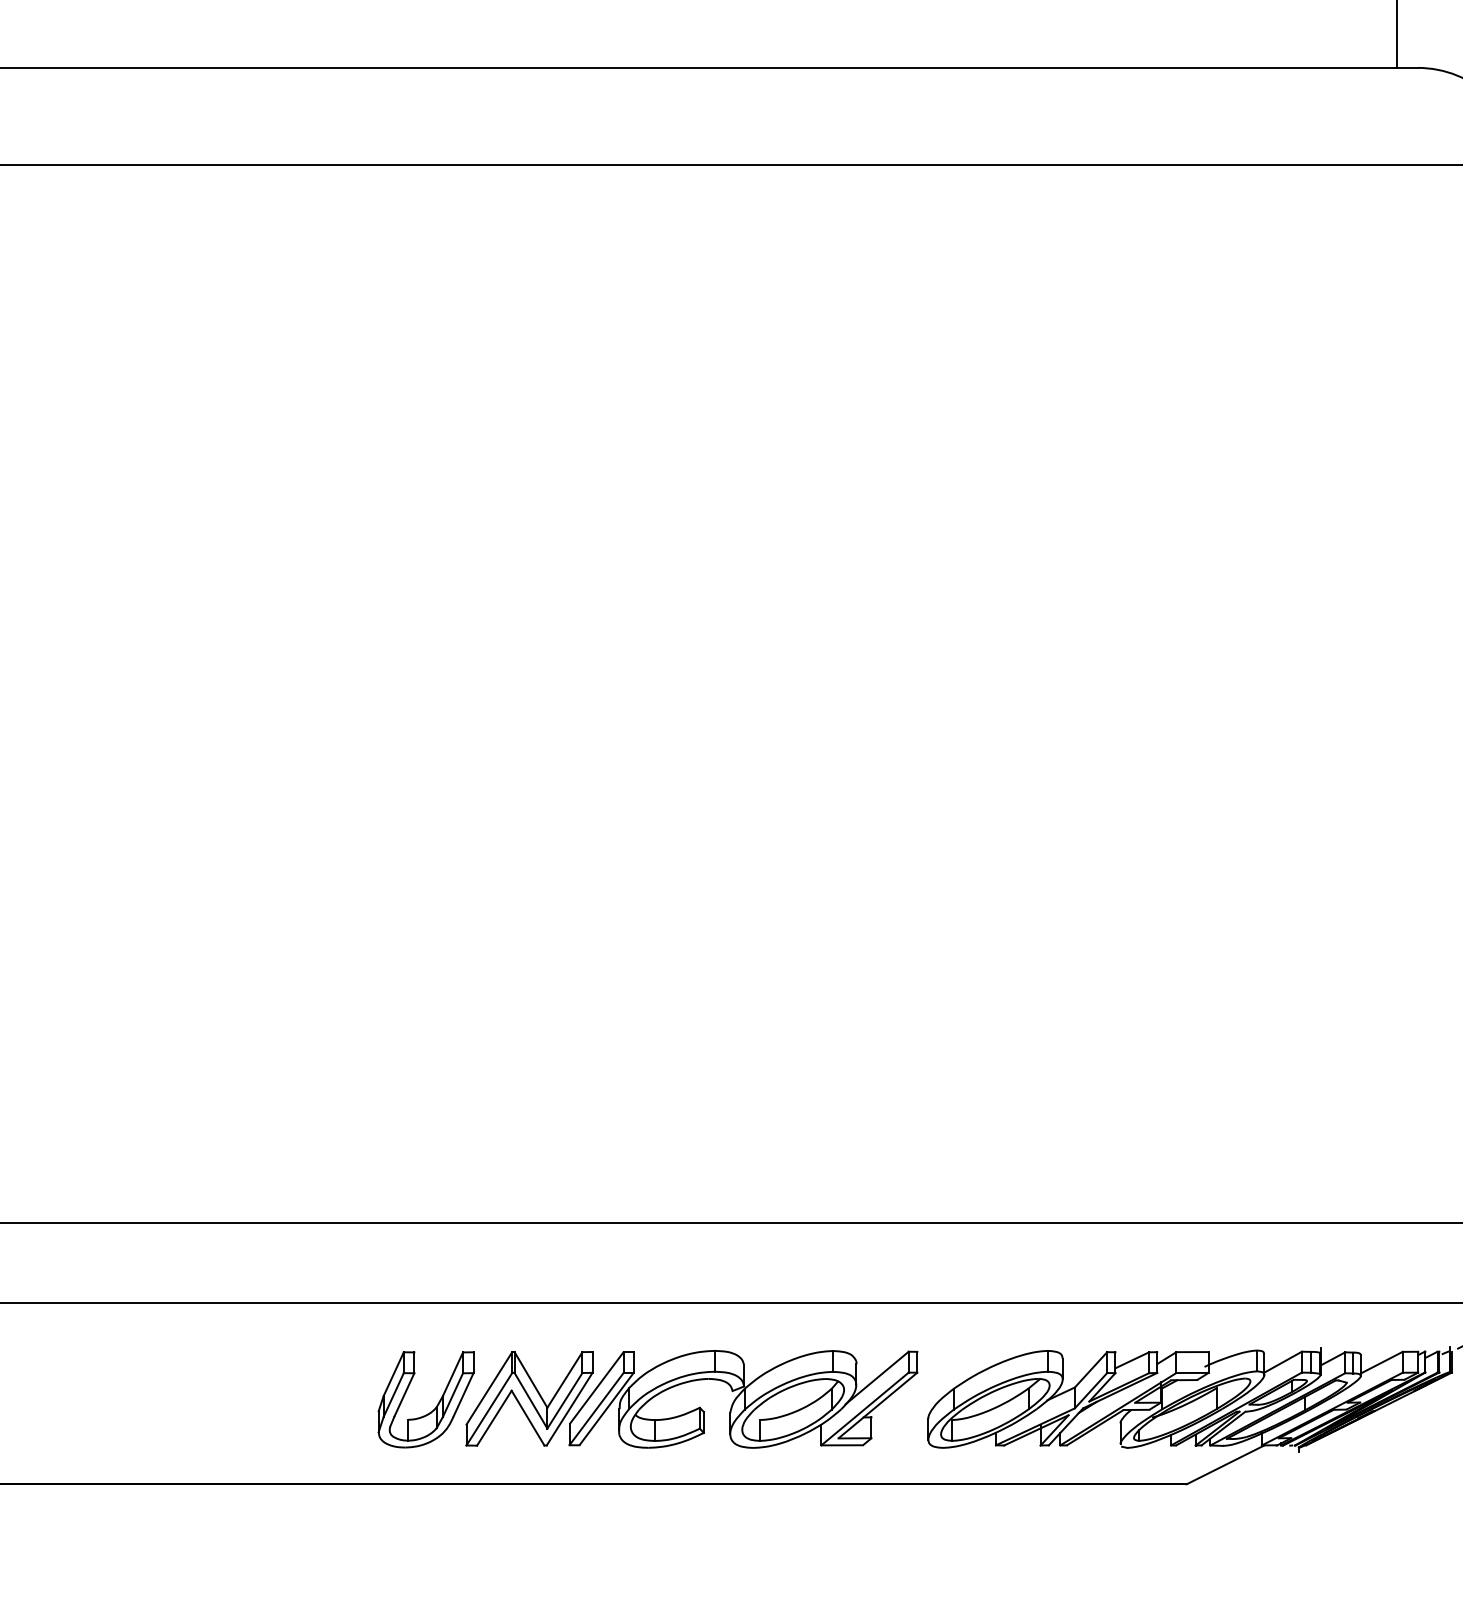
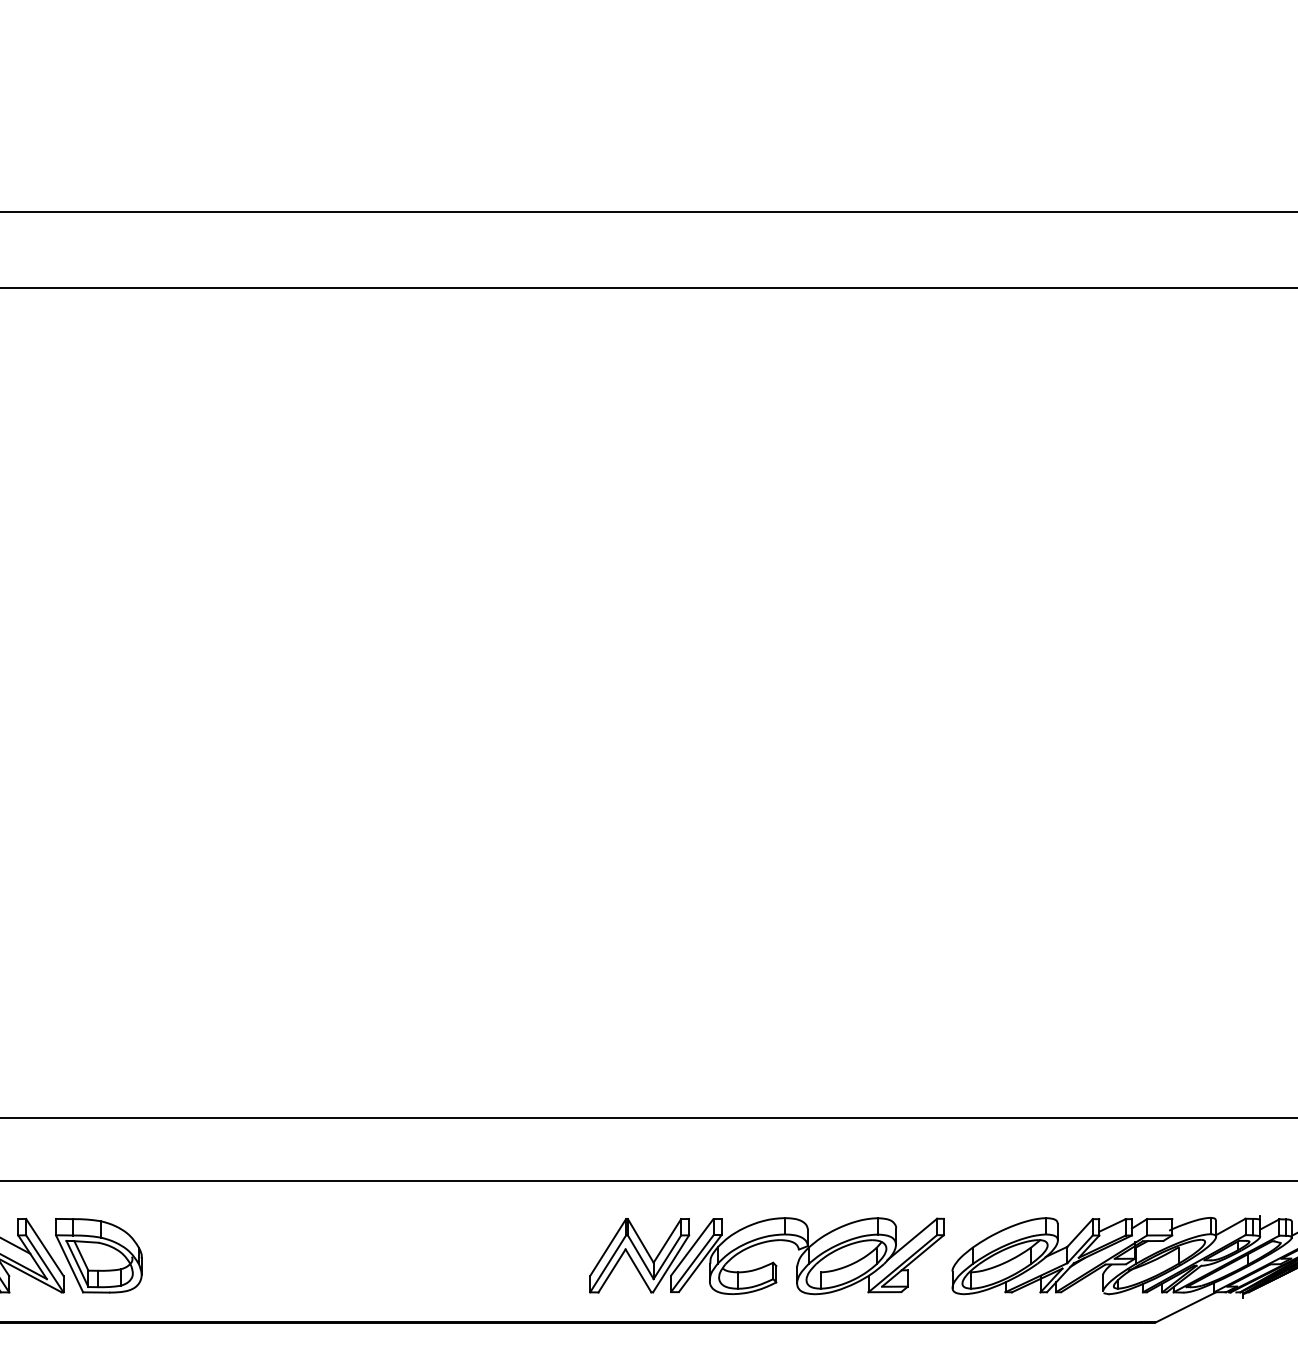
part: (436, 1404) -> (566, 1260), removed

